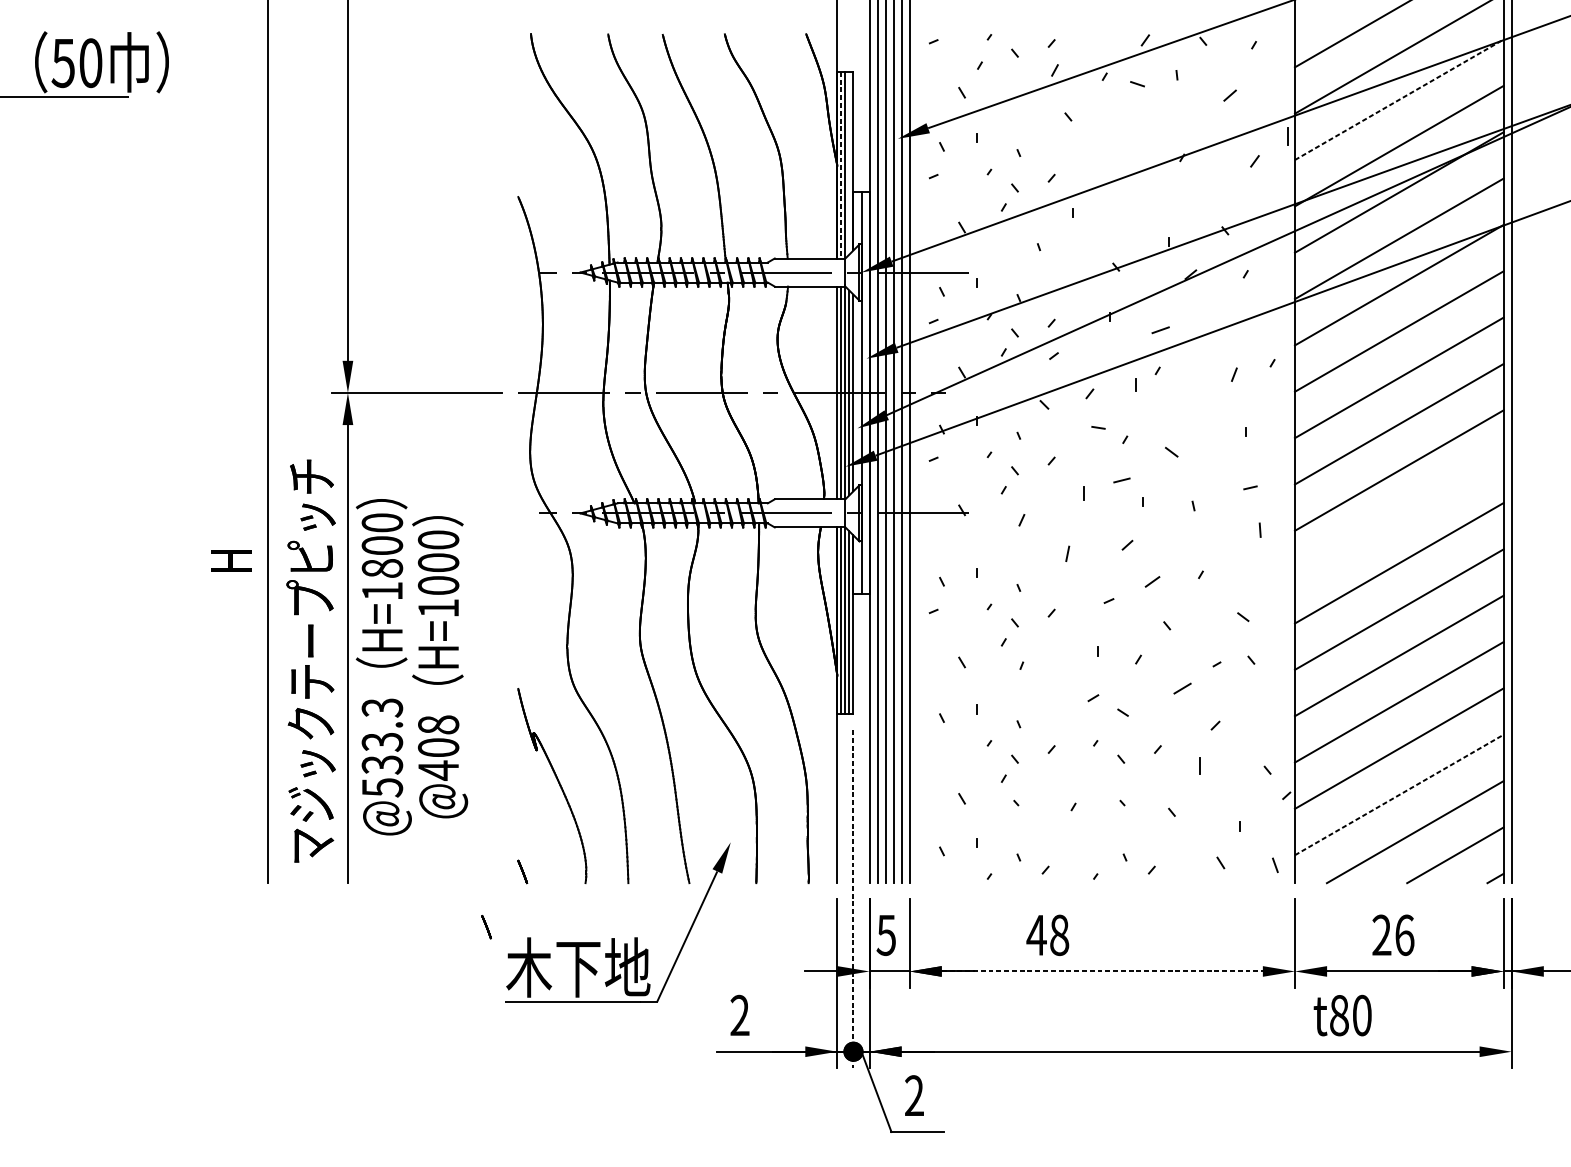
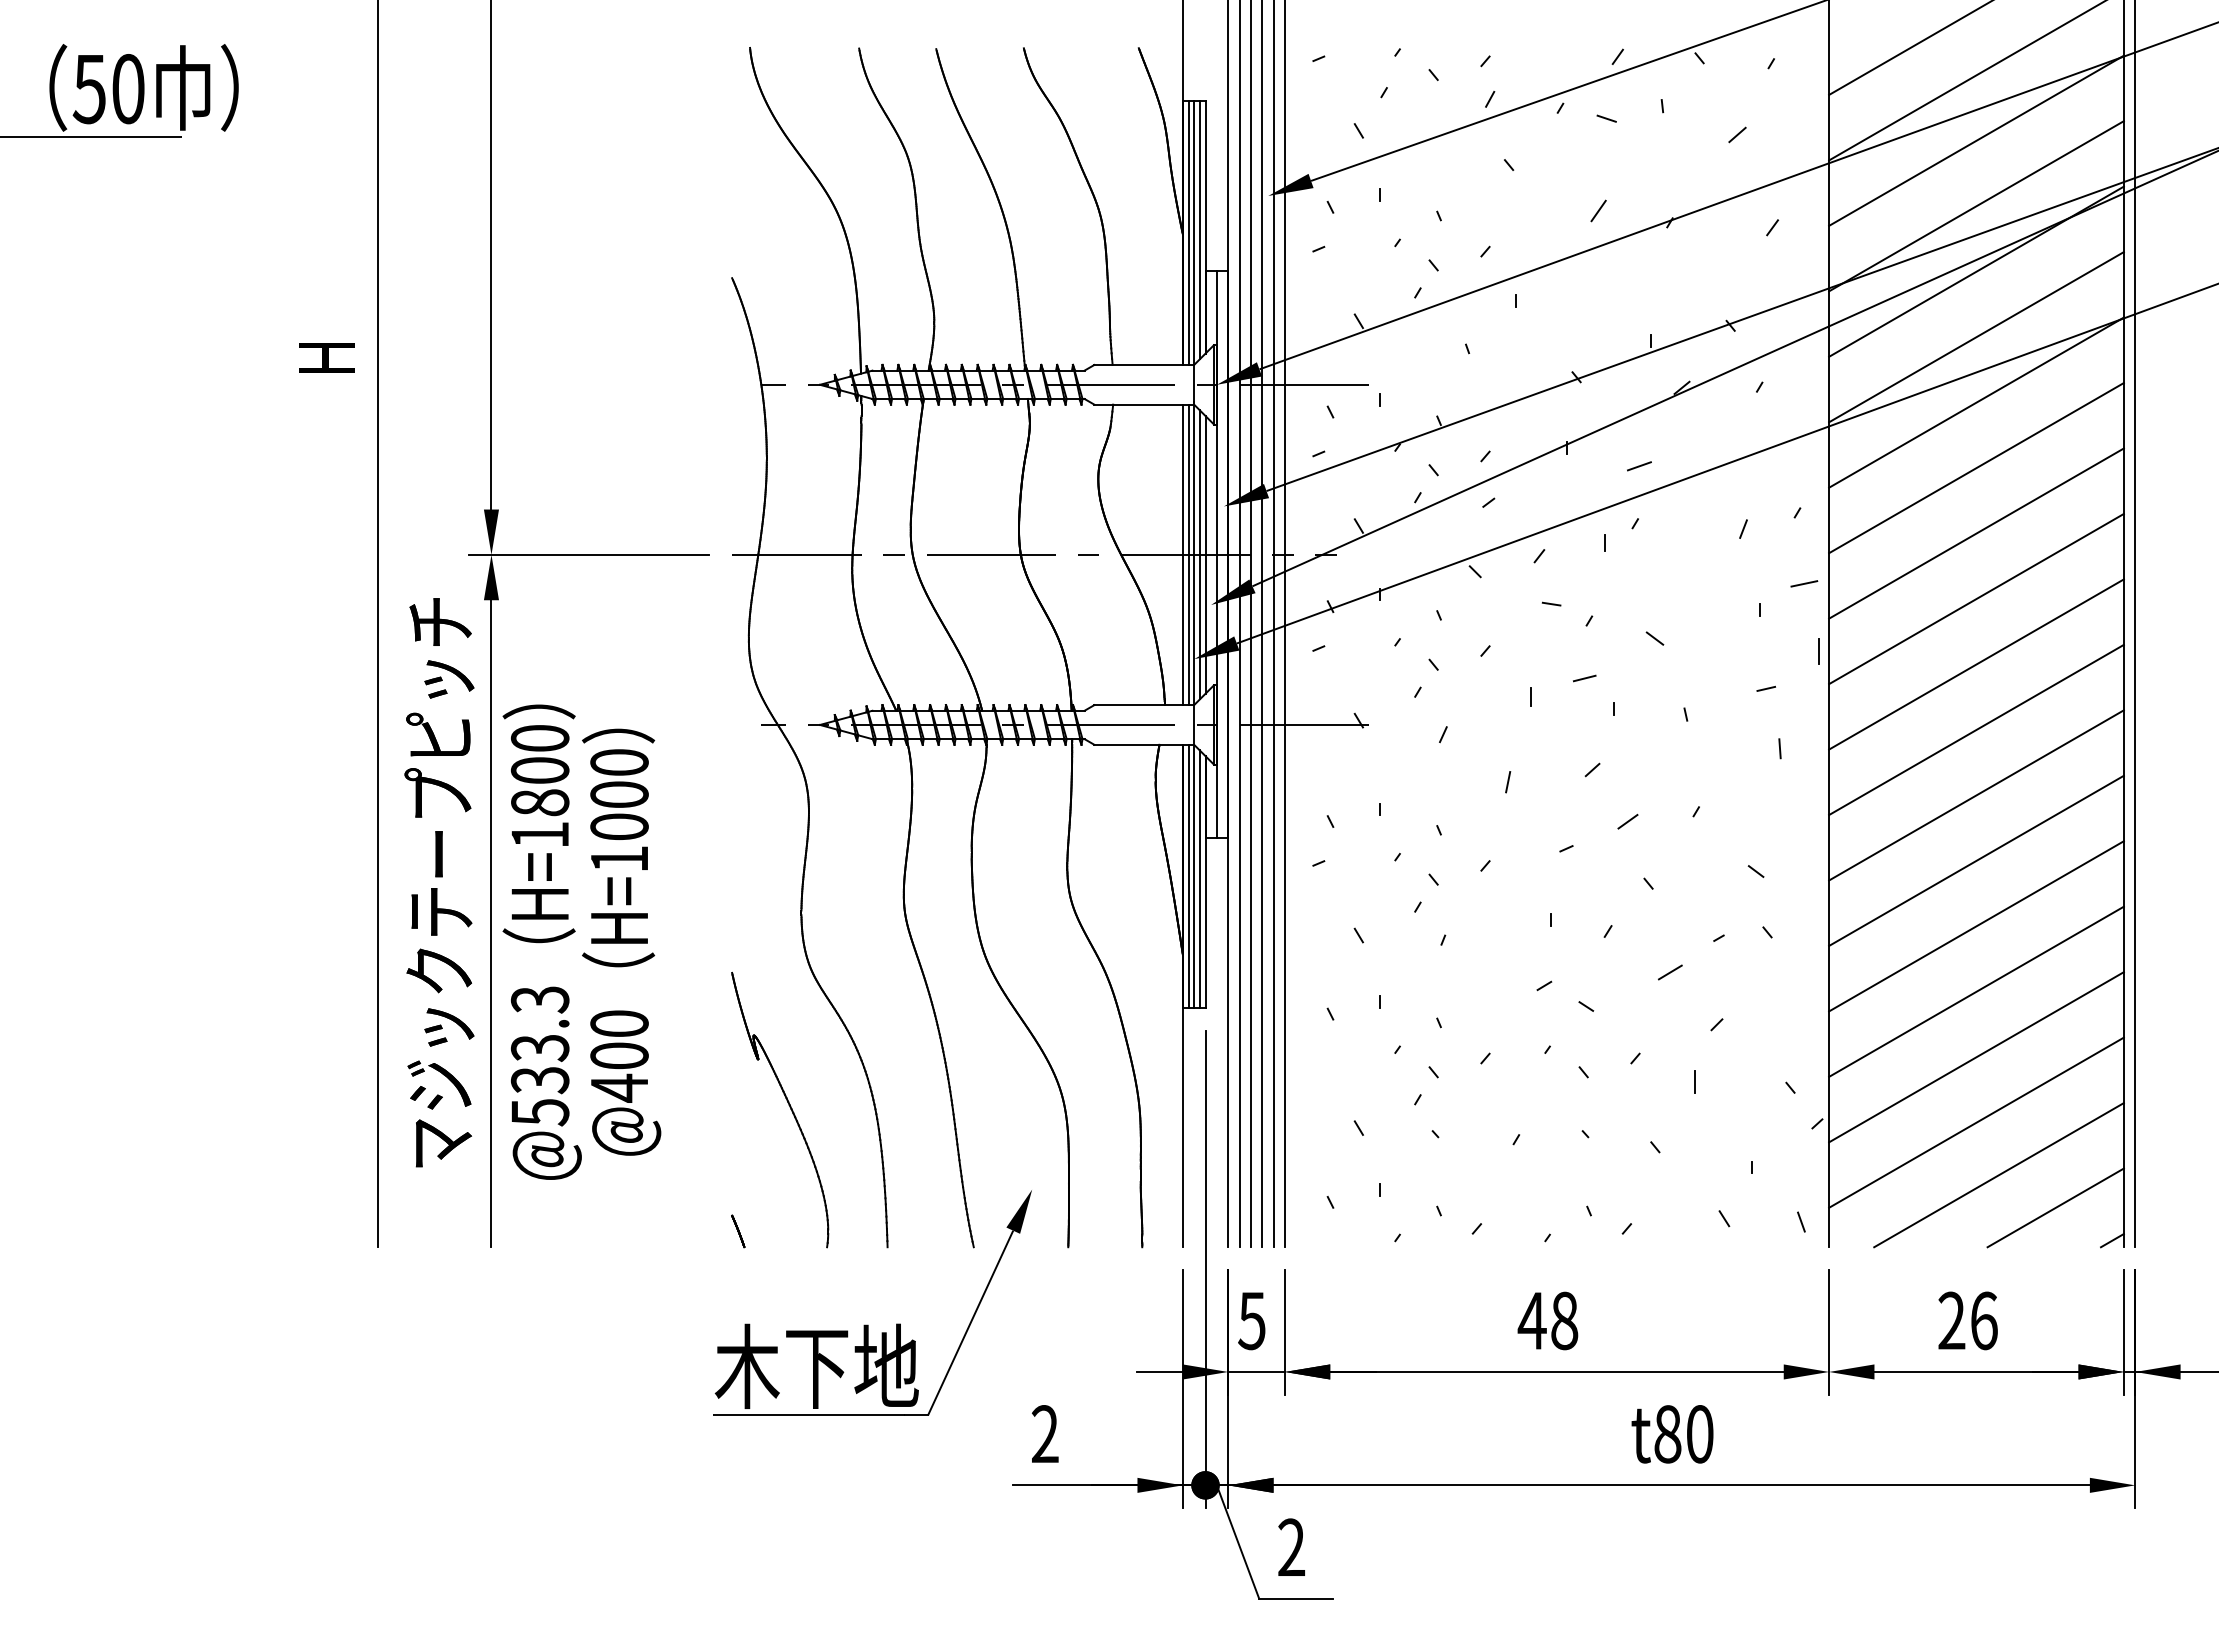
line: (1399, 99) -> (1976, 140), dashed -> solid
line: (1287, 136) -> (1818, 651), moved
line: (1131, 149) -> (1598, 210), added
line: (849, 163) -> (1199, 230), added
line: (841, 165) -> (1188, 233), dashed -> solid
line: (1277, 413) -> (1804, 583), added
line: (1399, 516) -> (1976, 729), added
text: (231, 560) -> (326, 357), moved
text: (311, 661) -> (439, 882), moved
text: (438, 724) -> (619, 1023), @408 -> @400
line: (1399, 794) -> (1976, 1122), dashed -> solid
line: (853, 899) -> (1205, 1270), dashed -> solid
line: (486, 927) -> (687, 1309), removed
text: (1047, 935) -> (1547, 1320), moved
line: (1101, 971) -> (1556, 1371), dashed -> solid
text: (1342, 1015) -> (1672, 1434), moved

